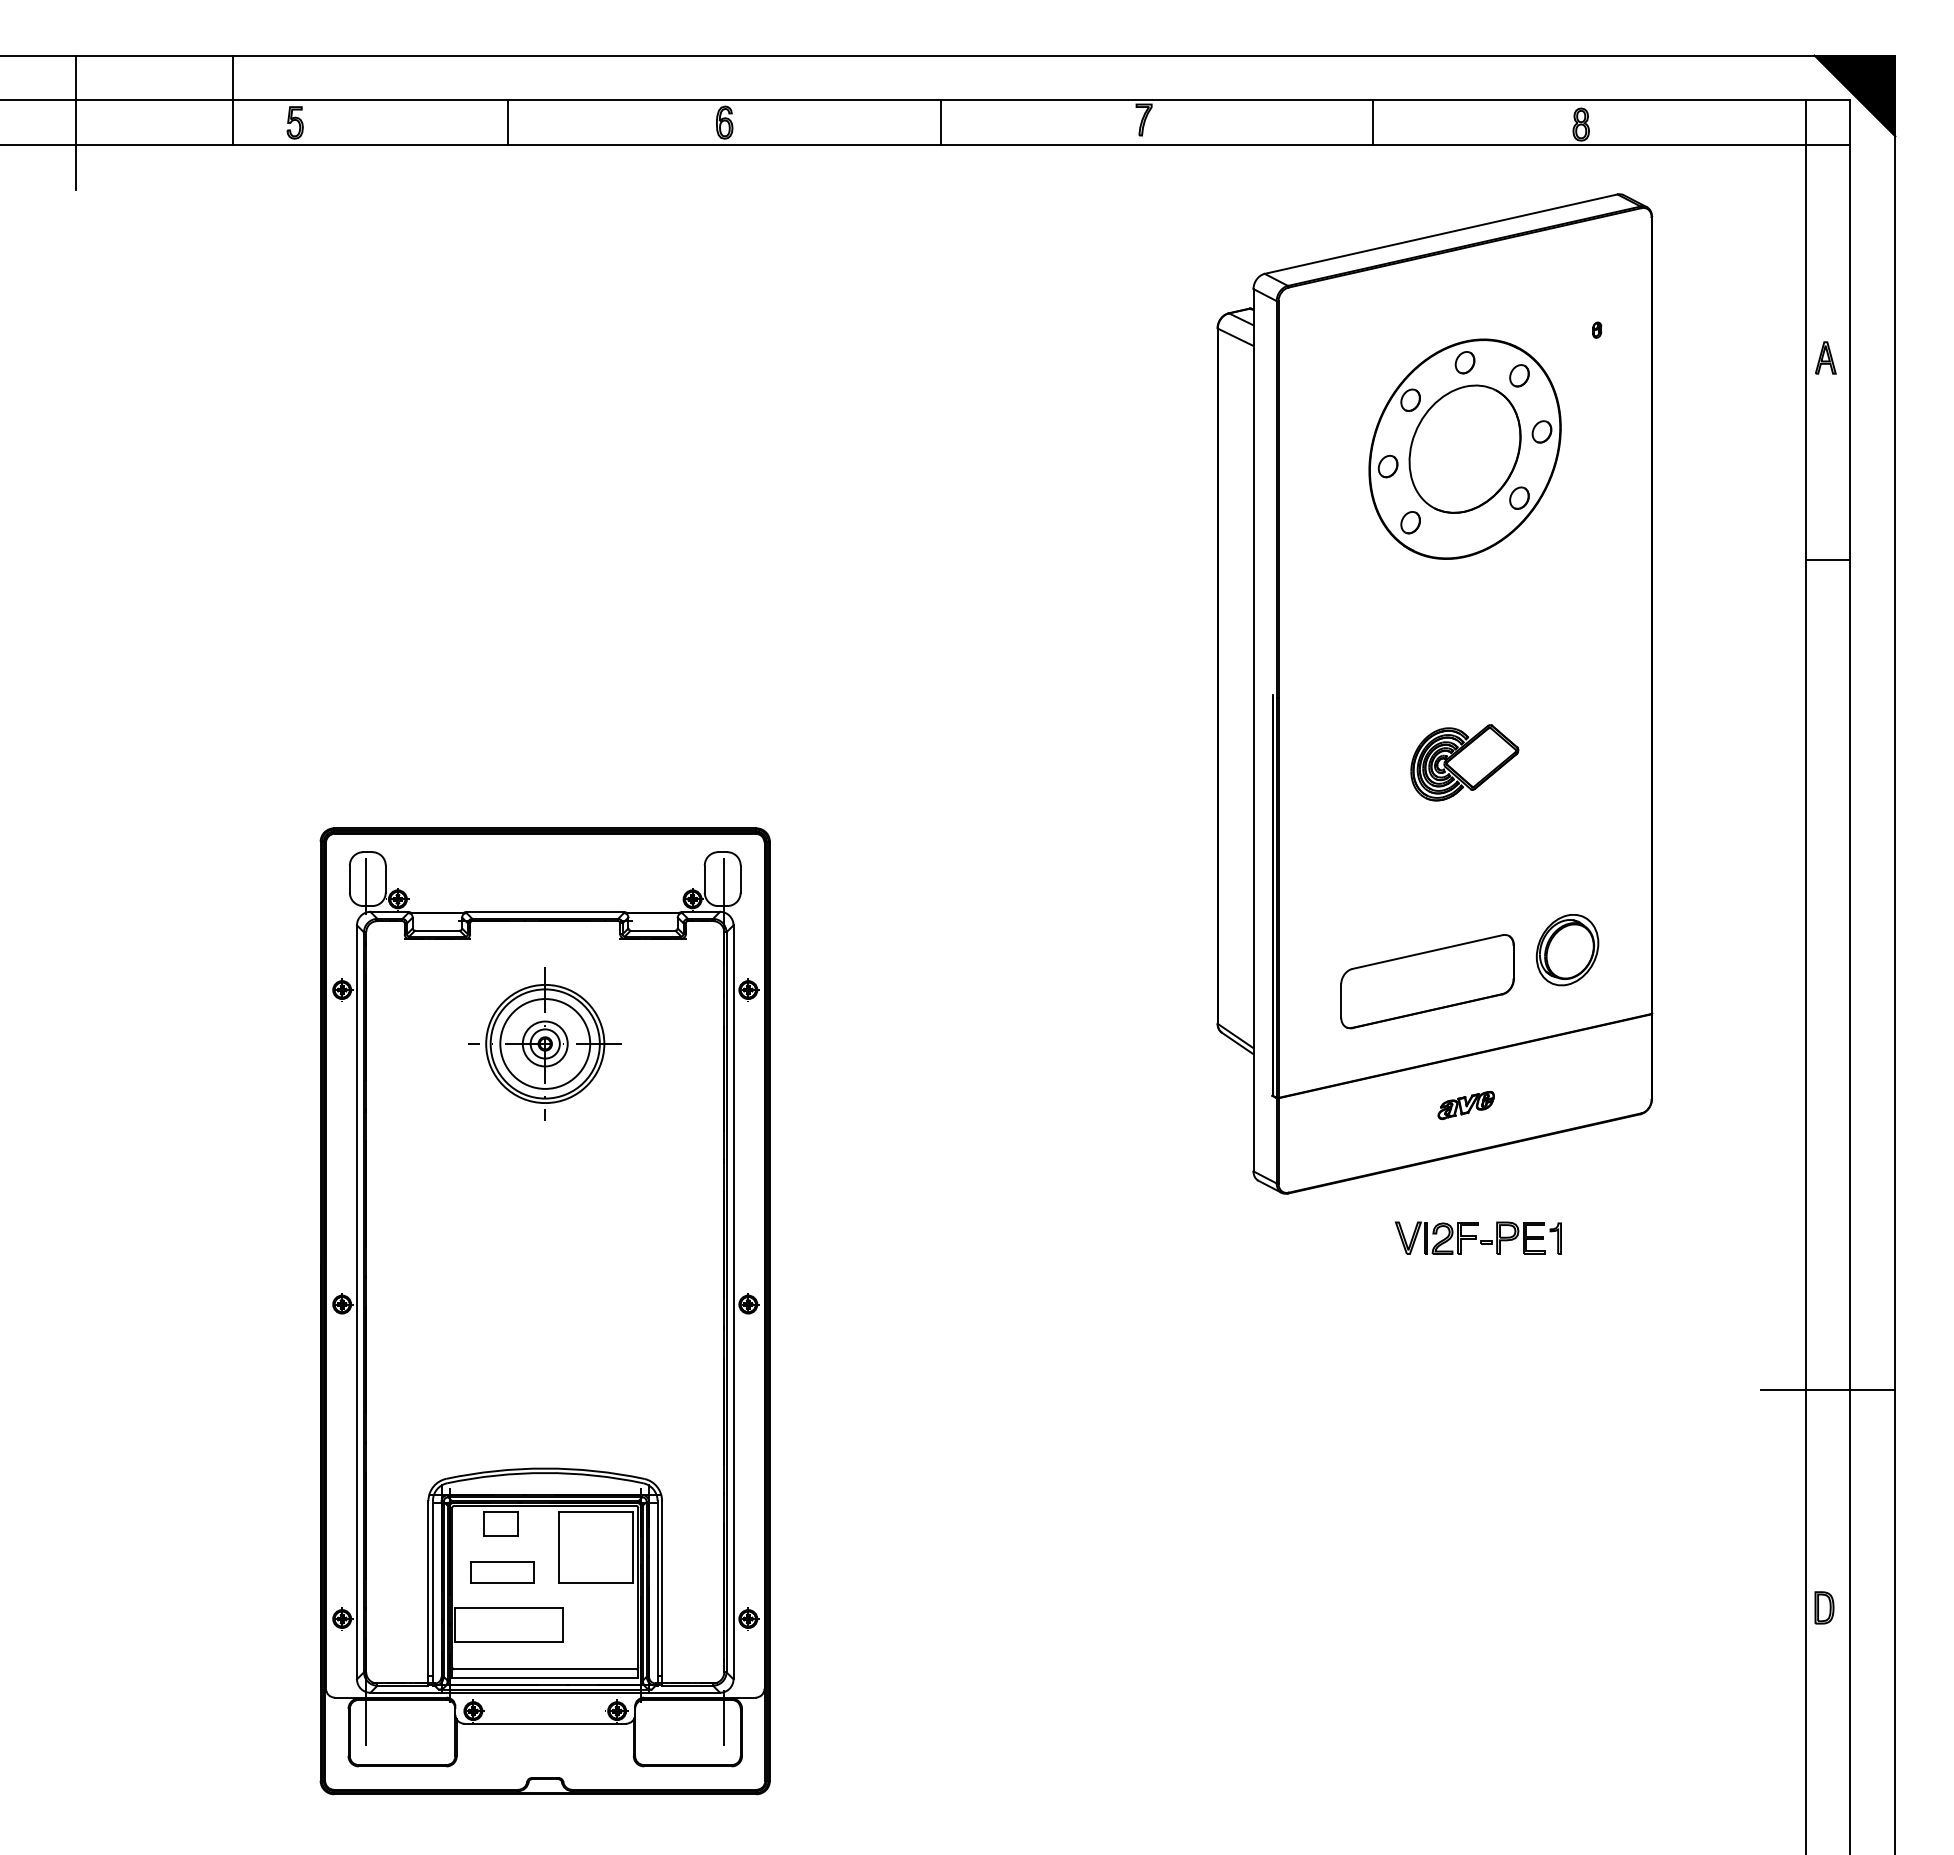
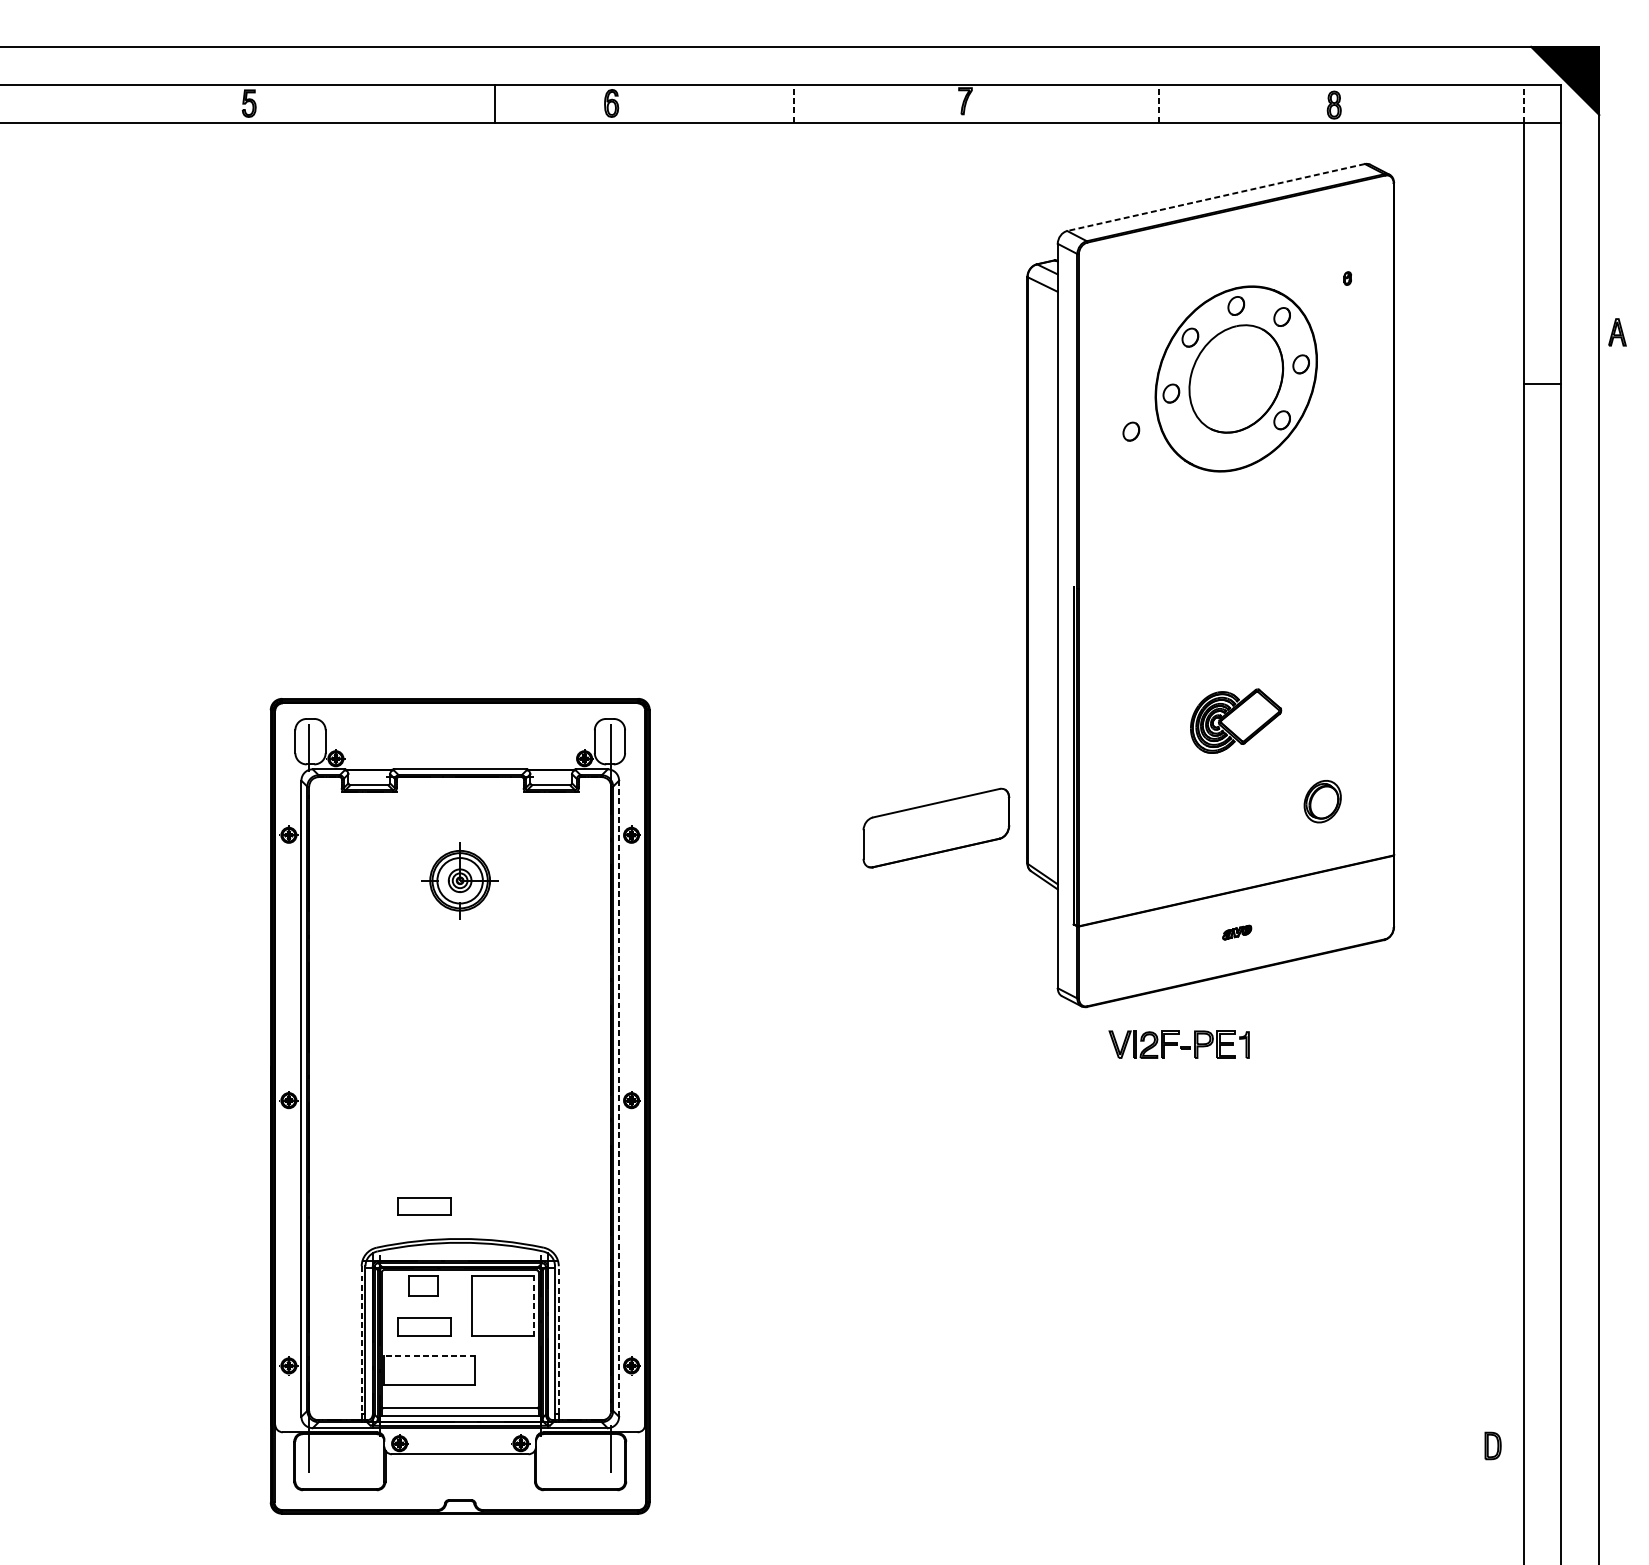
line: (233, 100) -> (197, 84), removed
line: (75, 122) -> (63, 103), removed
line: (508, 122) -> (495, 103), moved
line: (940, 122) -> (793, 103), solid -> dashed
line: (1373, 122) -> (1159, 103), solid -> dashed
line: (1805, 122) -> (1523, 103), solid -> dashed
line: (1441, 234) -> (1216, 197), solid -> dashed
part: (1825, 357) -> (1617, 331), moved
part: (1410, 522) -> (1131, 431), moved
line: (1827, 560) -> (1542, 384), moved
part: (1464, 762) -> (1235, 720), moved
part: (1567, 950) -> (1322, 801), size x0.7
part: (1427, 981) -> (936, 828), moved
part: (544, 1043) -> (459, 880), size x0.6
part: (1465, 1105) -> (1236, 932), size x0.6
part: (1477, 1237) -> (1178, 1044), moved
line: (733, 1302) -> (619, 1098), solid -> dashed
line: (1827, 1389) -> (1542, 1172), removed
part: (502, 1429) -> (424, 1206), added
line: (633, 1547) -> (534, 1305), solid -> dashed
line: (428, 1588) -> (361, 1340), solid -> dashed
line: (662, 1588) -> (559, 1340), solid -> dashed
line: (509, 1607) -> (430, 1356), solid -> dashed
part: (1824, 1607) -> (1493, 1445), moved

